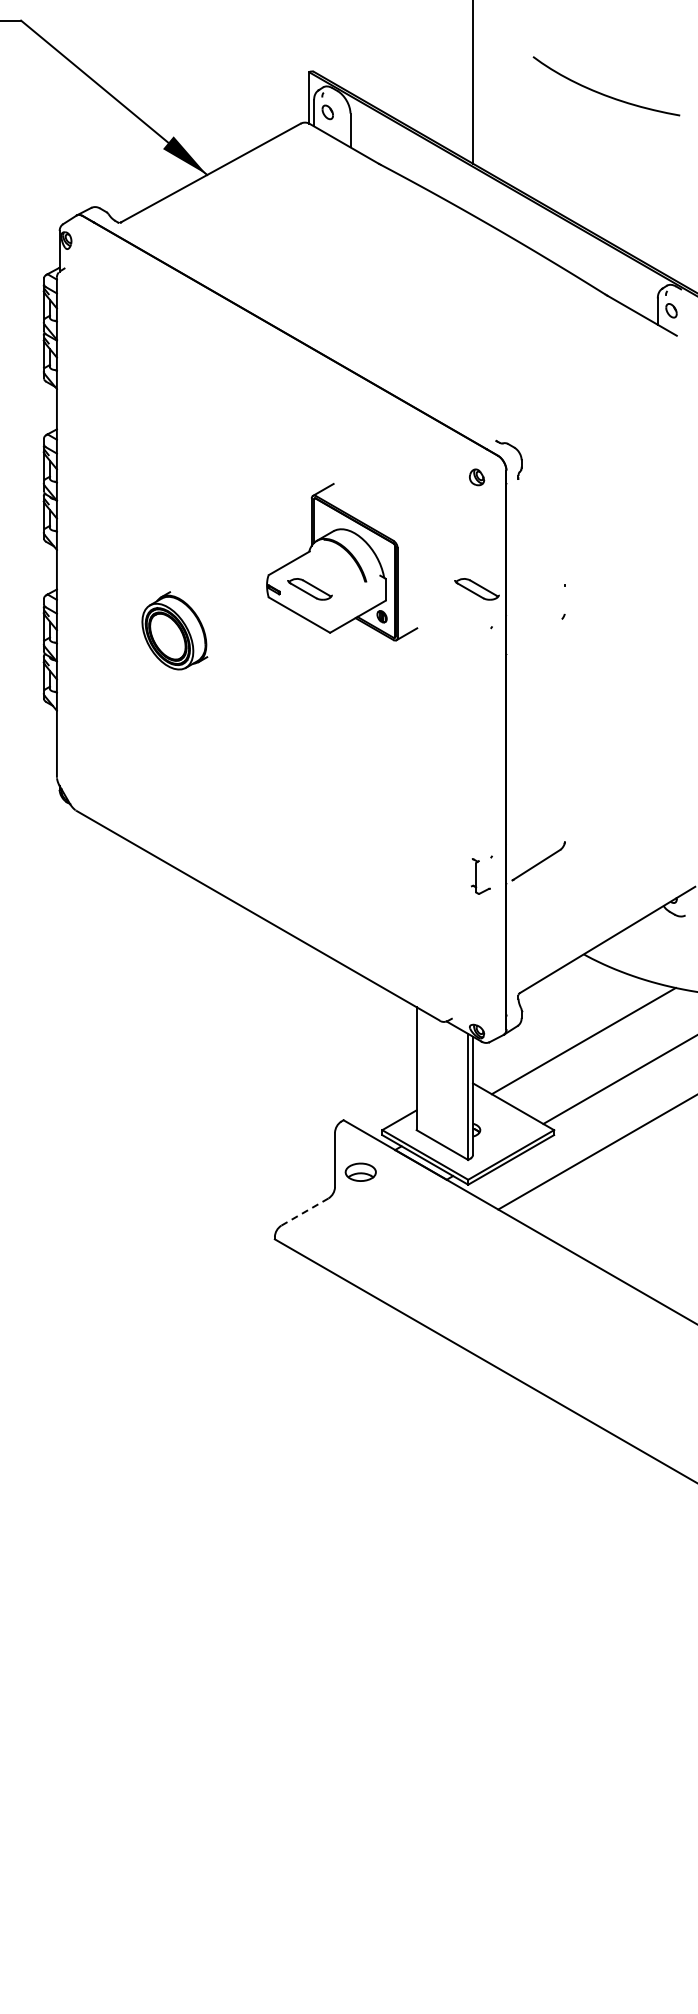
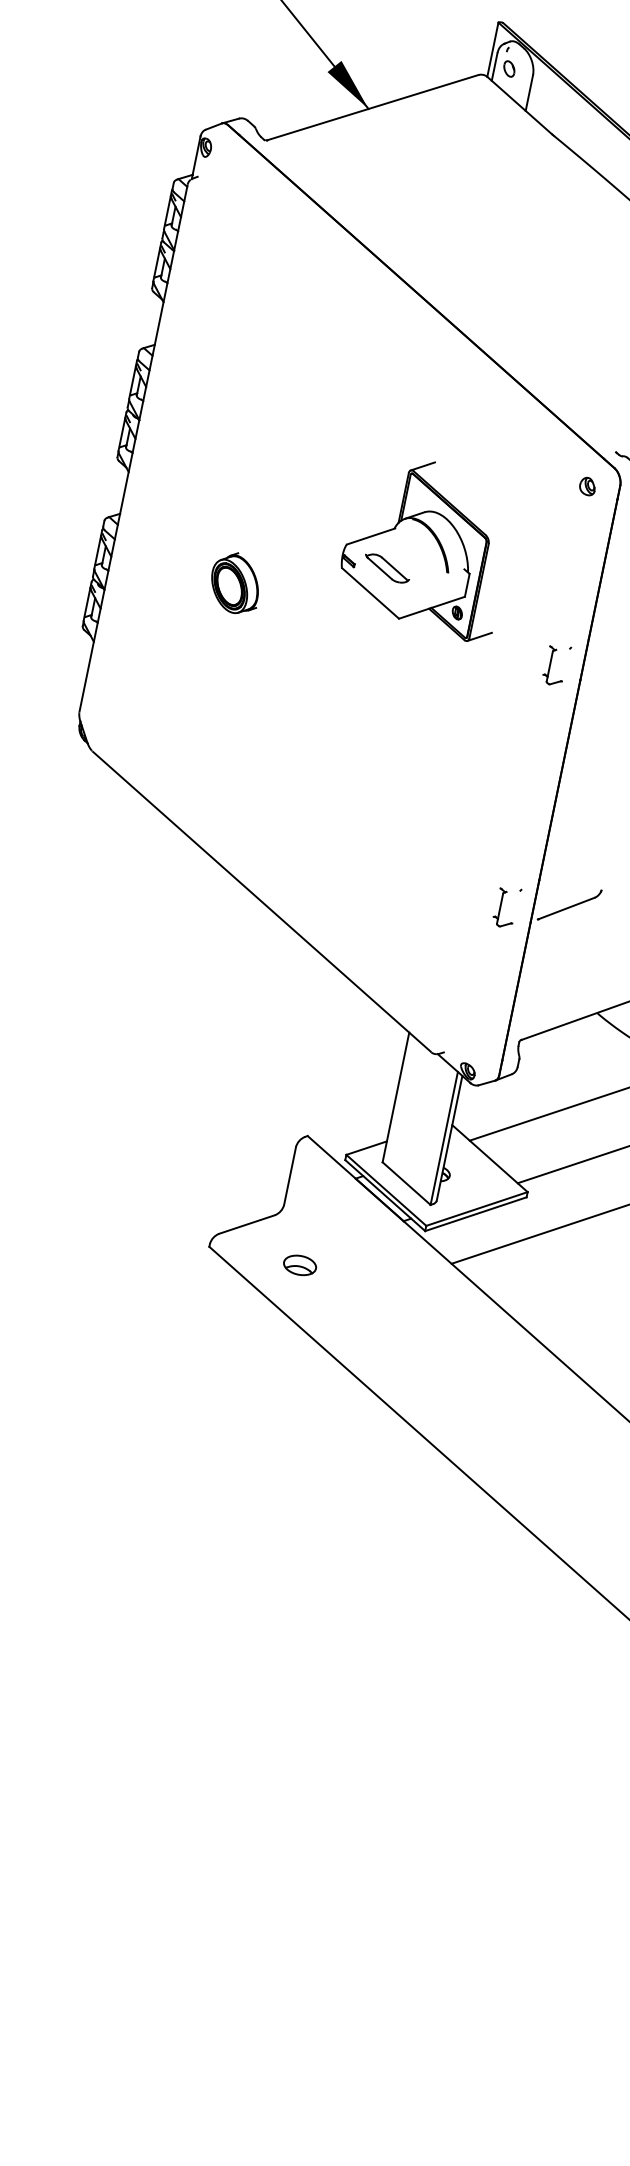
part: (476, 589) -> (562, 604), removed
part: (175, 630) -> (236, 582), size x0.71
part: (480, 646) -> (554, 665), added
part: (360, 1171) -> (299, 1264), moved
line: (304, 1212) -> (246, 1224), dashed -> solid

